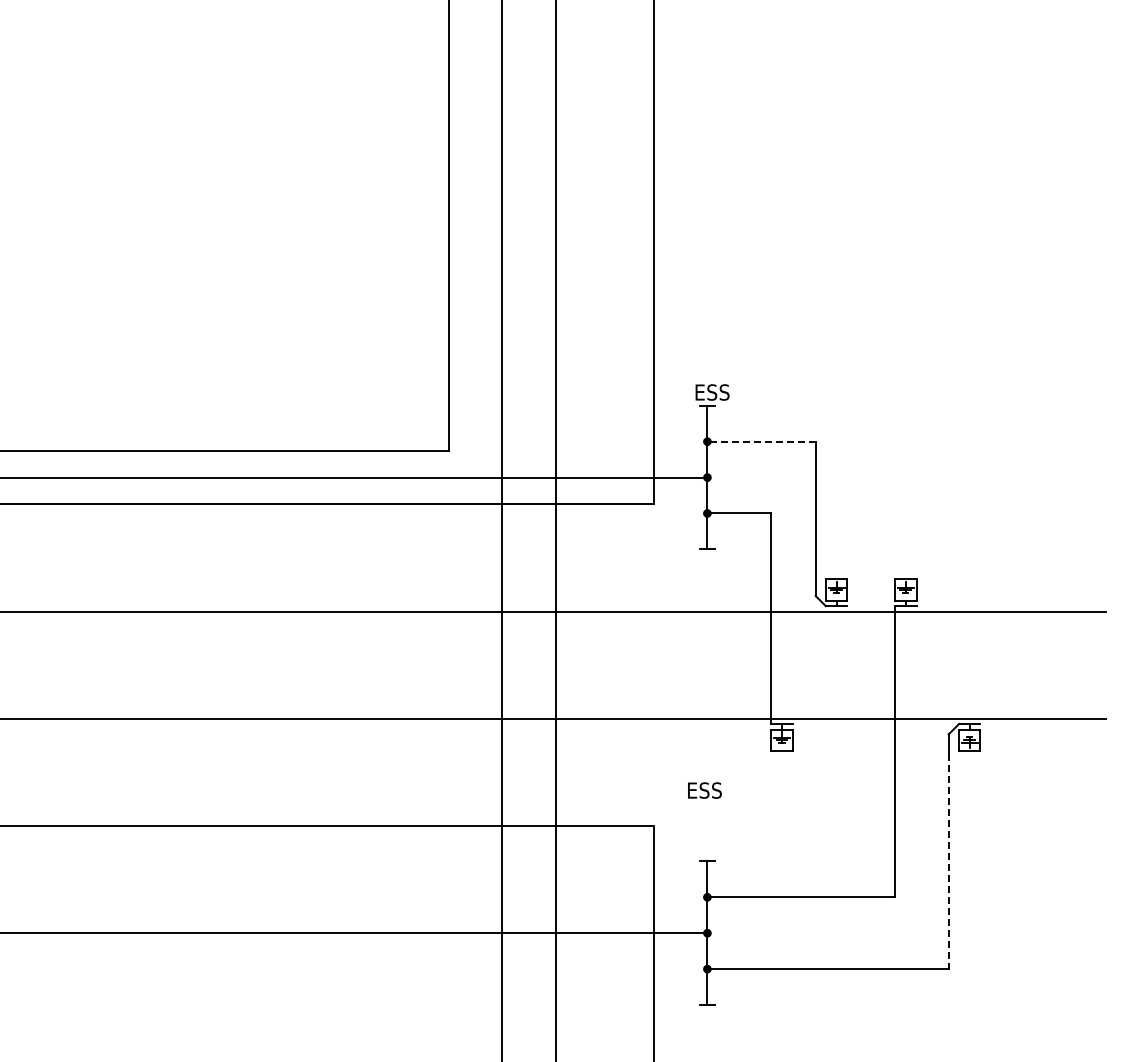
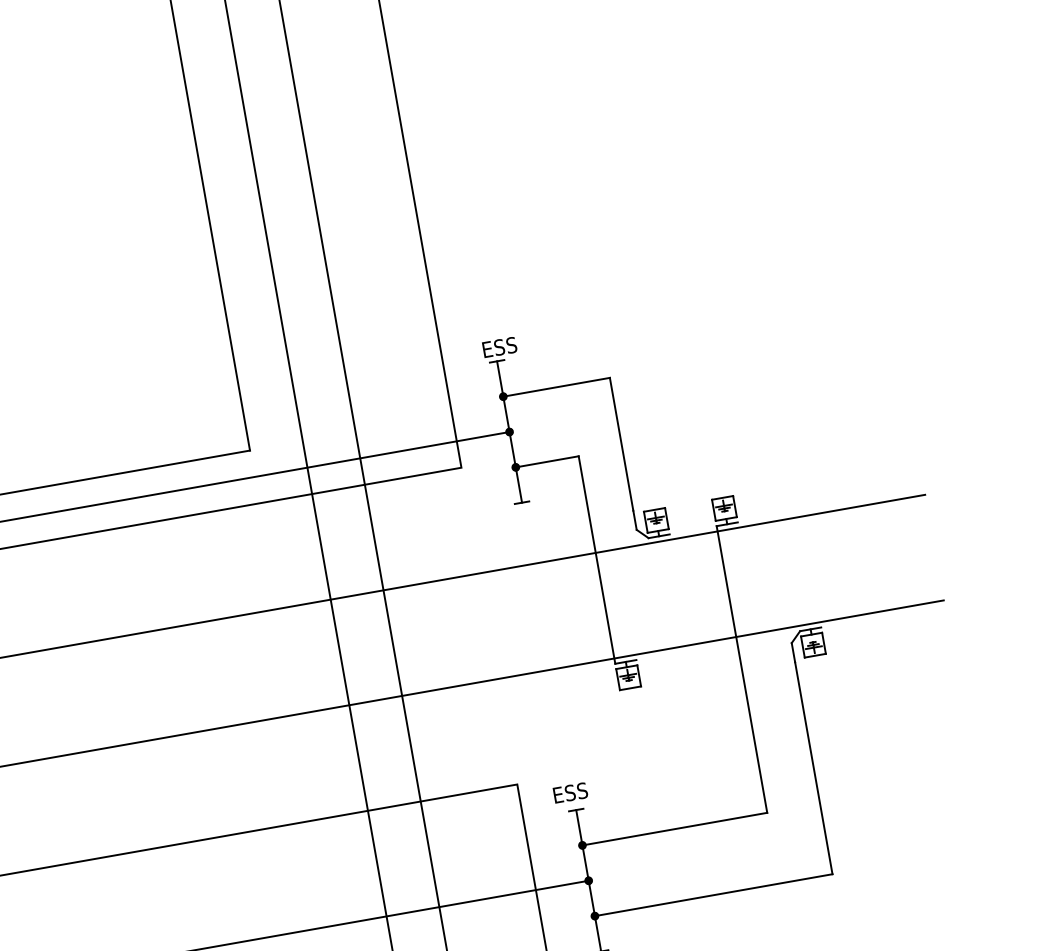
line: (761, 441) -> (556, 387), dashed -> solid
text: (704, 790) -> (570, 792), moved
line: (948, 861) -> (813, 768), dashed -> solid

